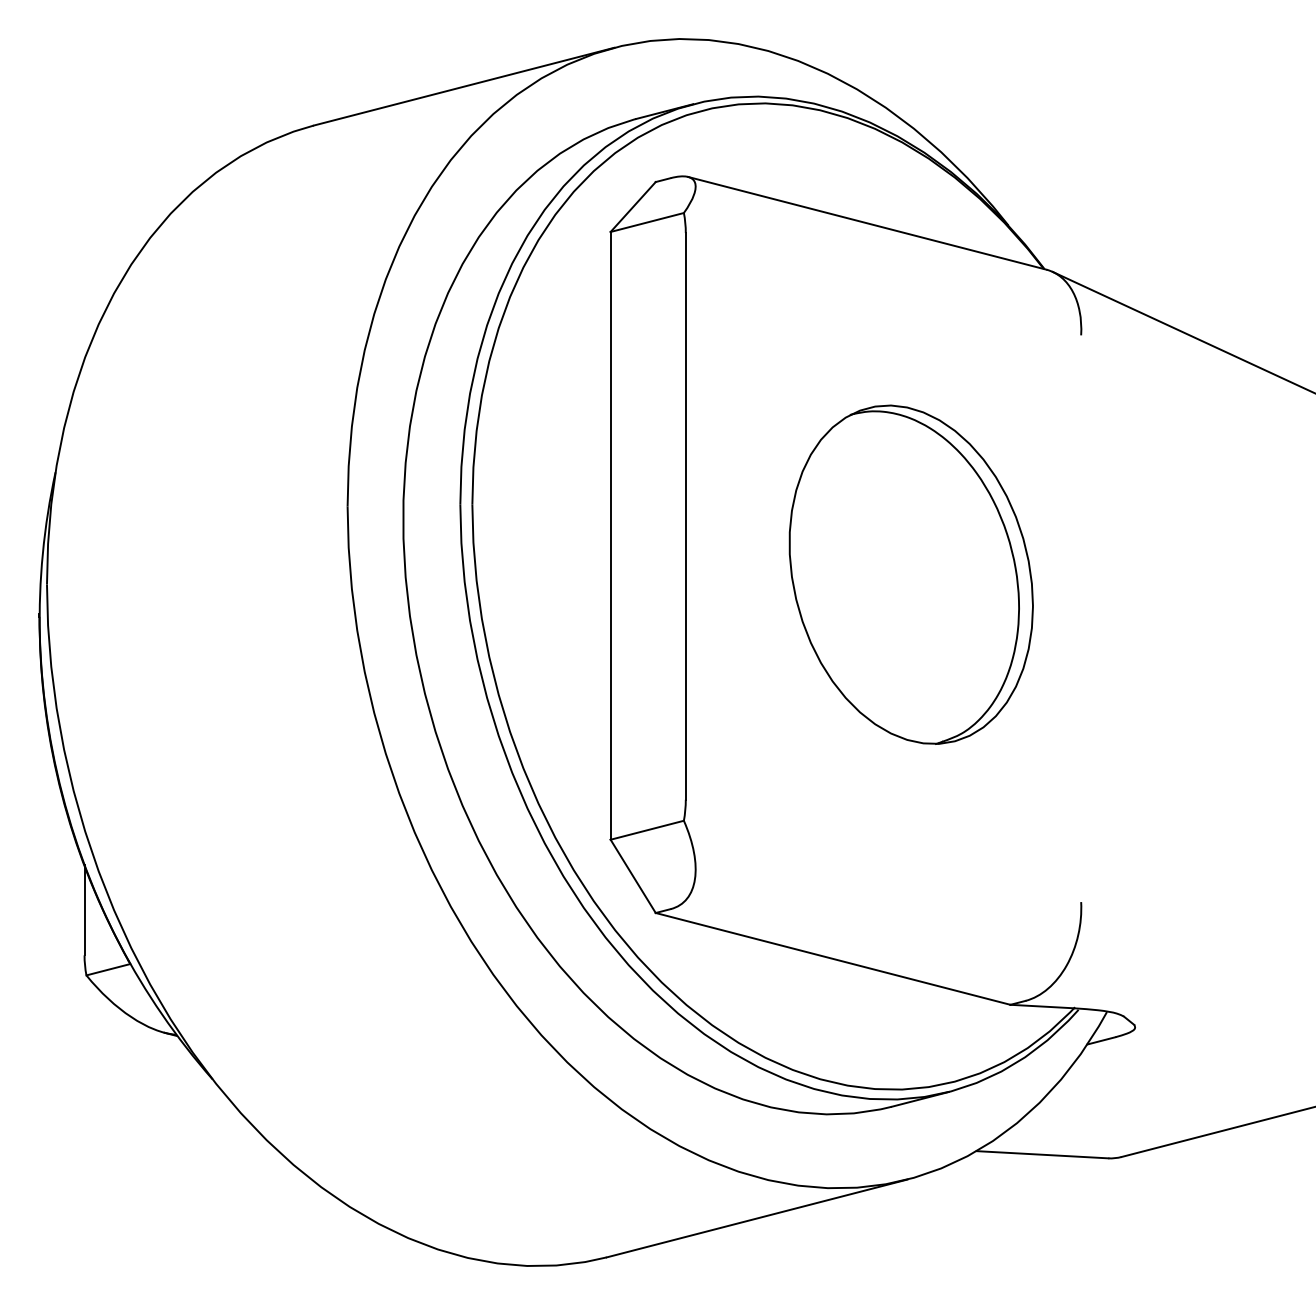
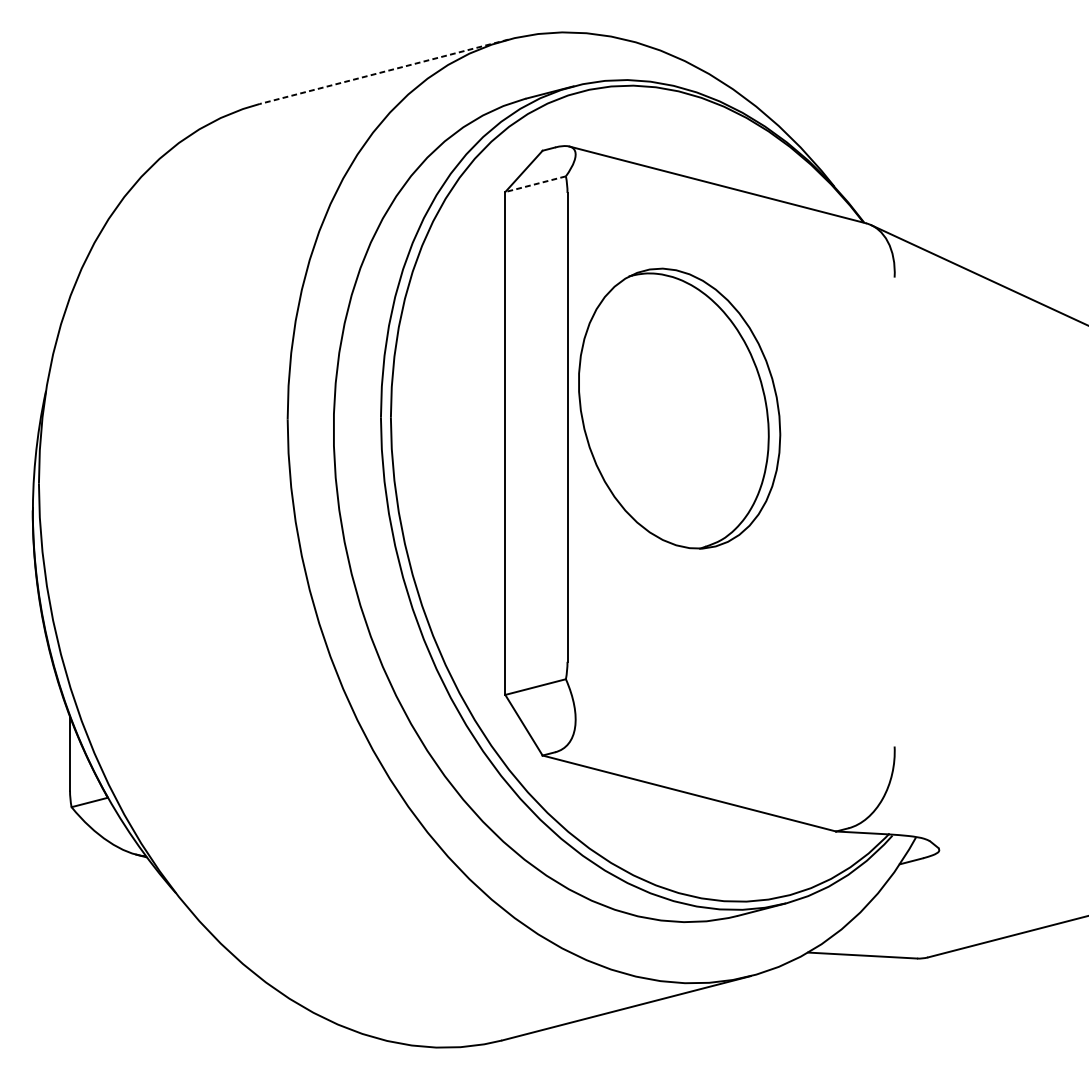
line: (463, 86) -> (383, 71), solid -> dashed
line: (647, 222) -> (535, 184), solid -> dashed
part: (910, 574) -> (678, 408), moved

